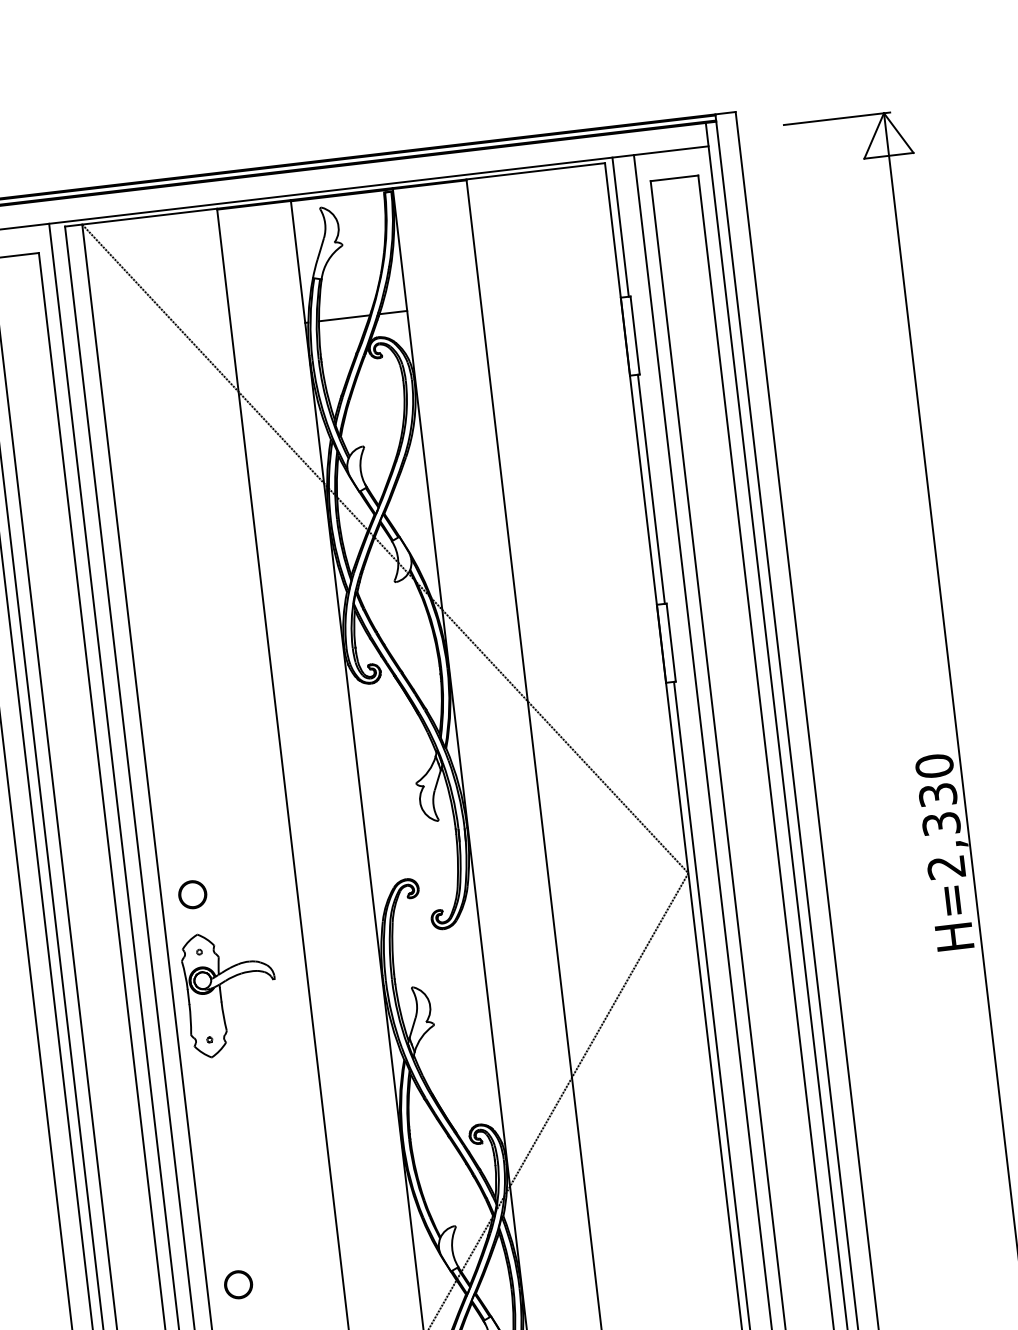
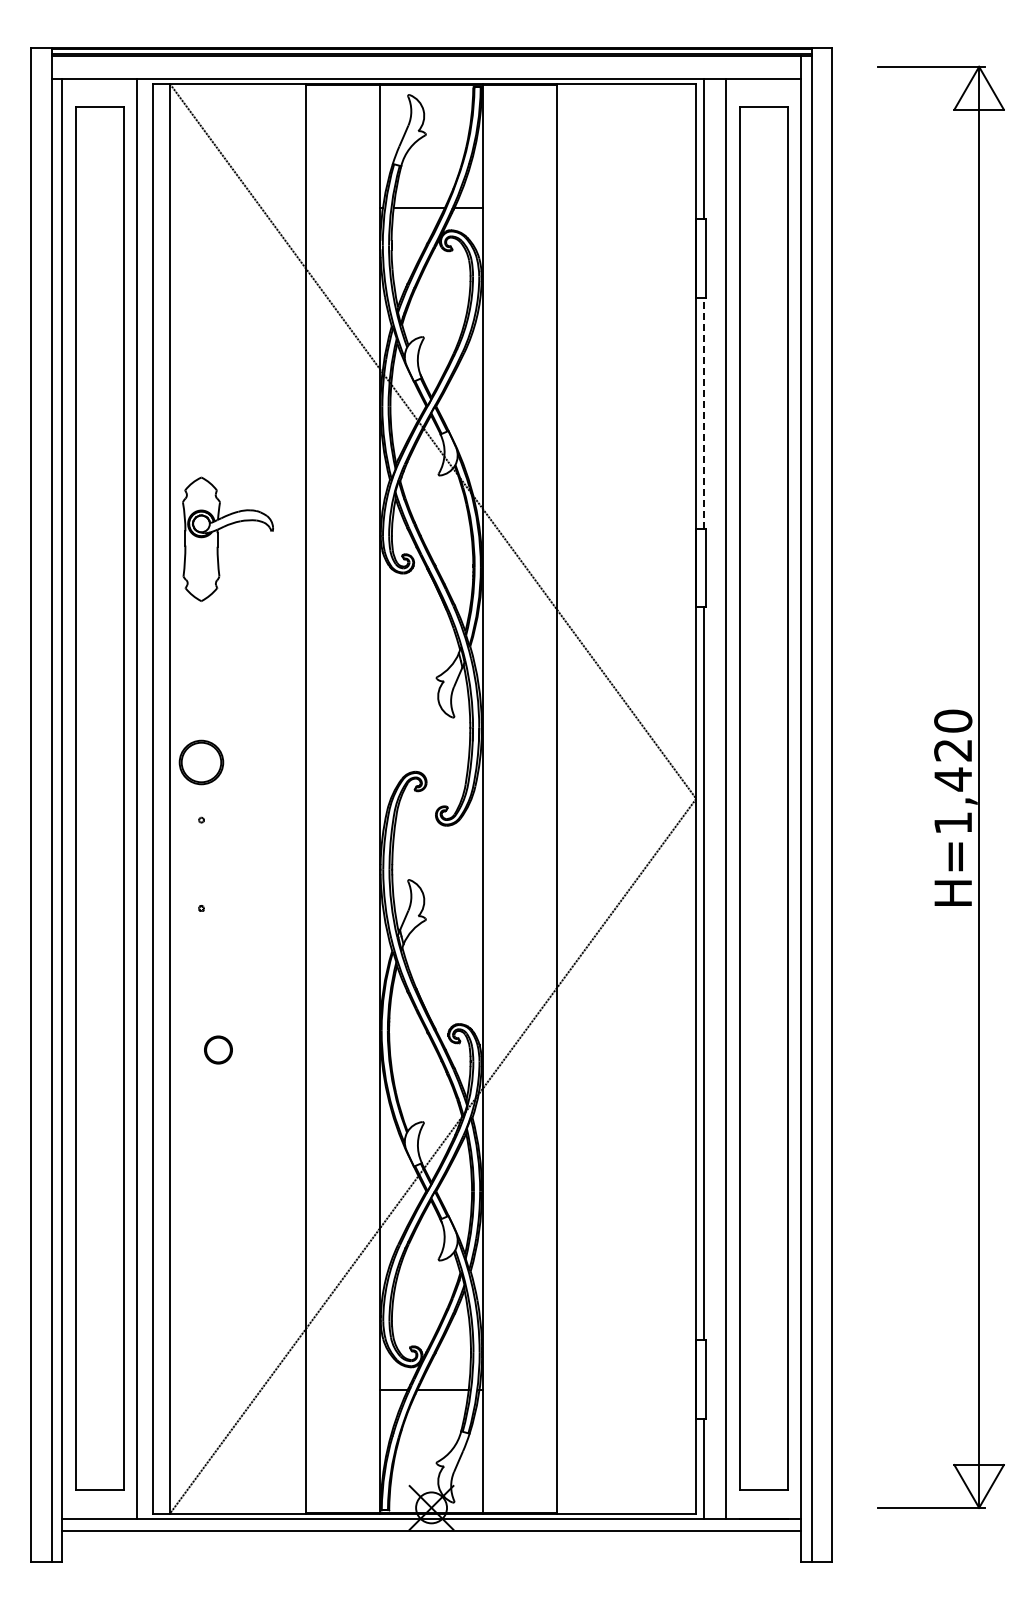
line: (651, 488) -> (704, 412), solid -> dashed
text: (942, 831) -> (953, 786), H=2,330 -> H=1,420
part: (192, 893) -> (201, 761), size x1.6
part: (221, 993) -> (218, 538), moved
circle: (238, 1284) -> (218, 1049), moved

